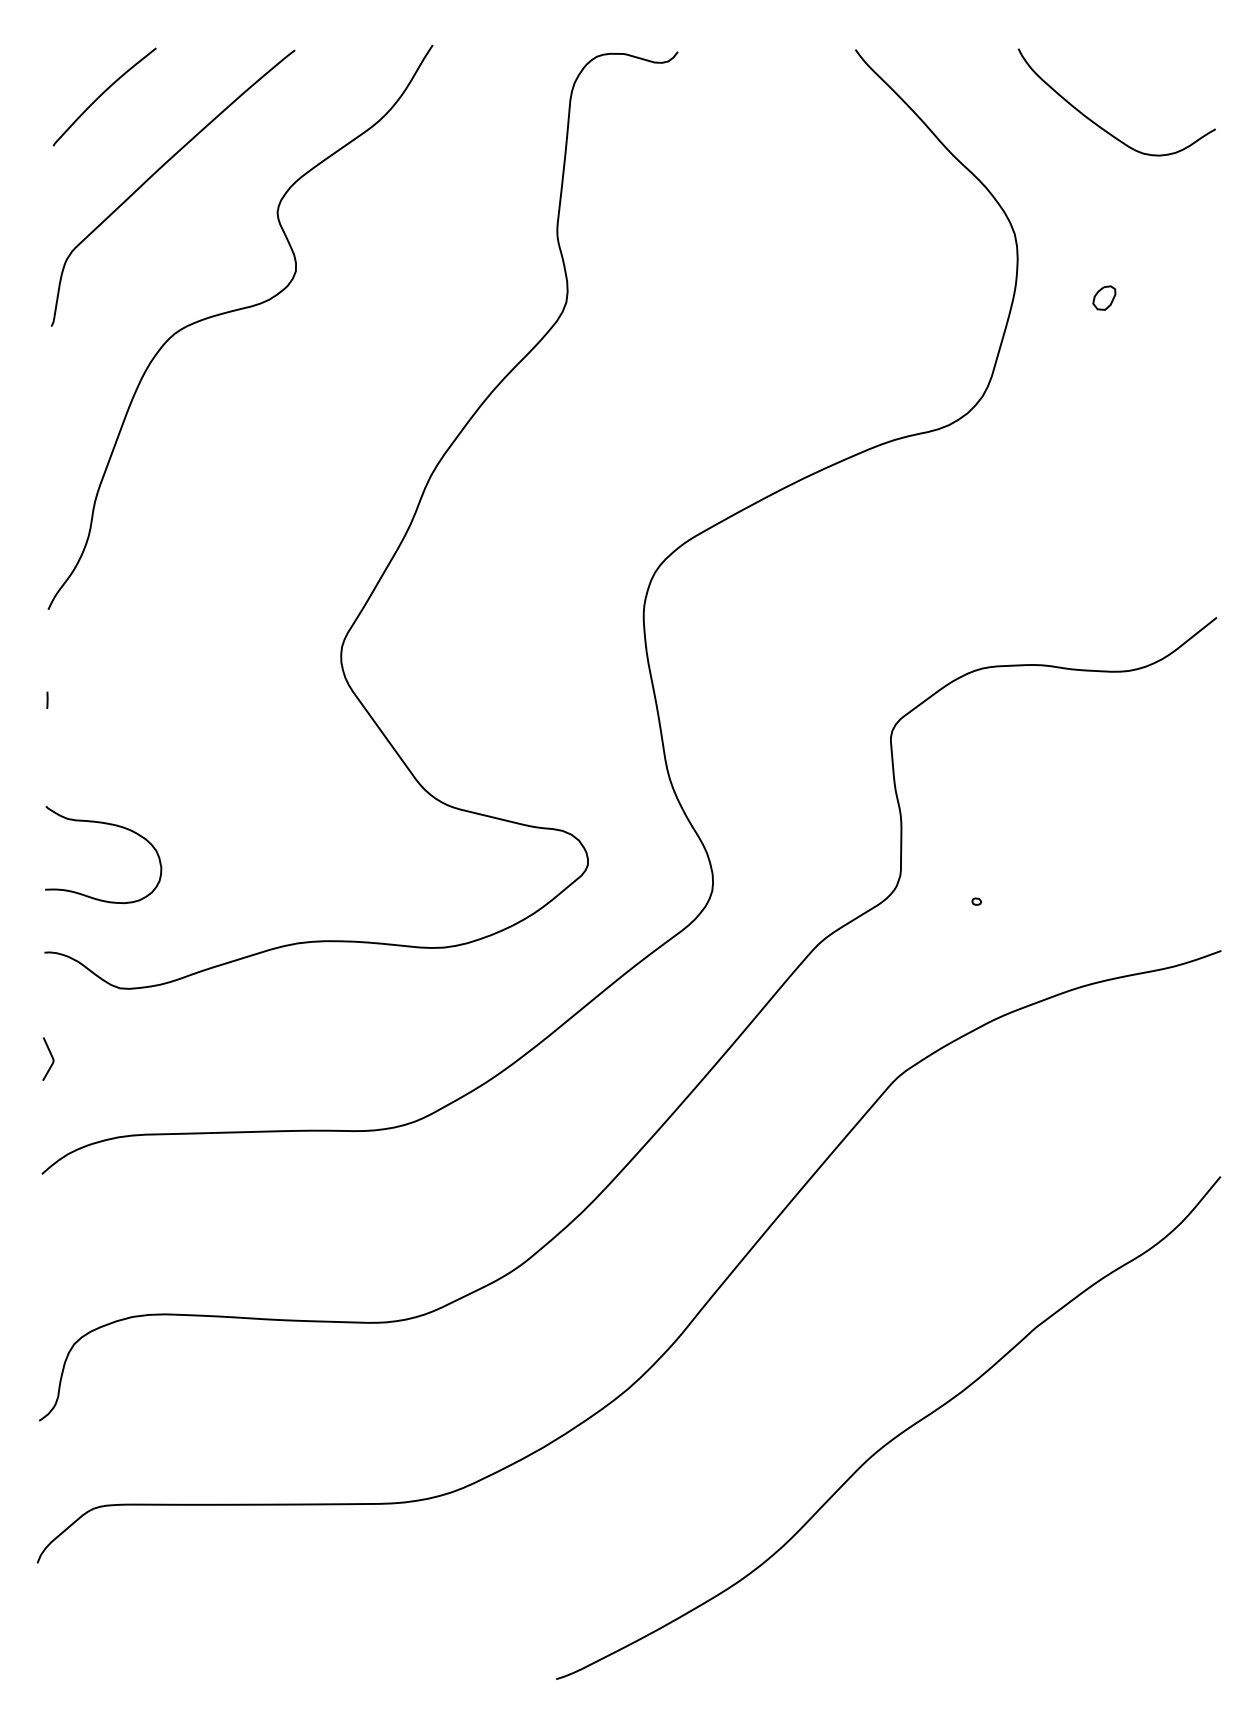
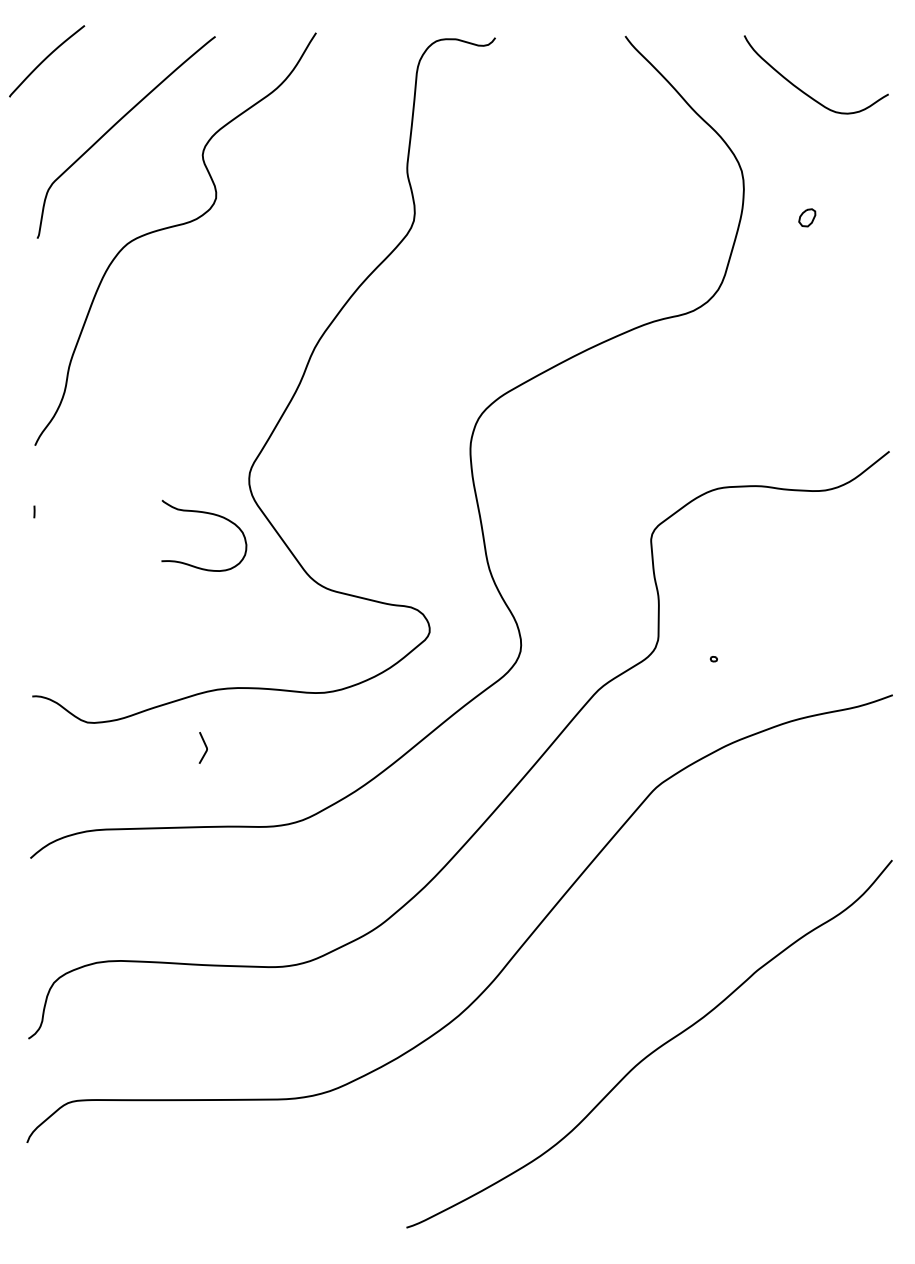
curve: (103, 94) -> (46, 59), moved
curve: (110, 825) -> (209, 514), moved
curve: (51, 1057) -> (205, 746), moved

